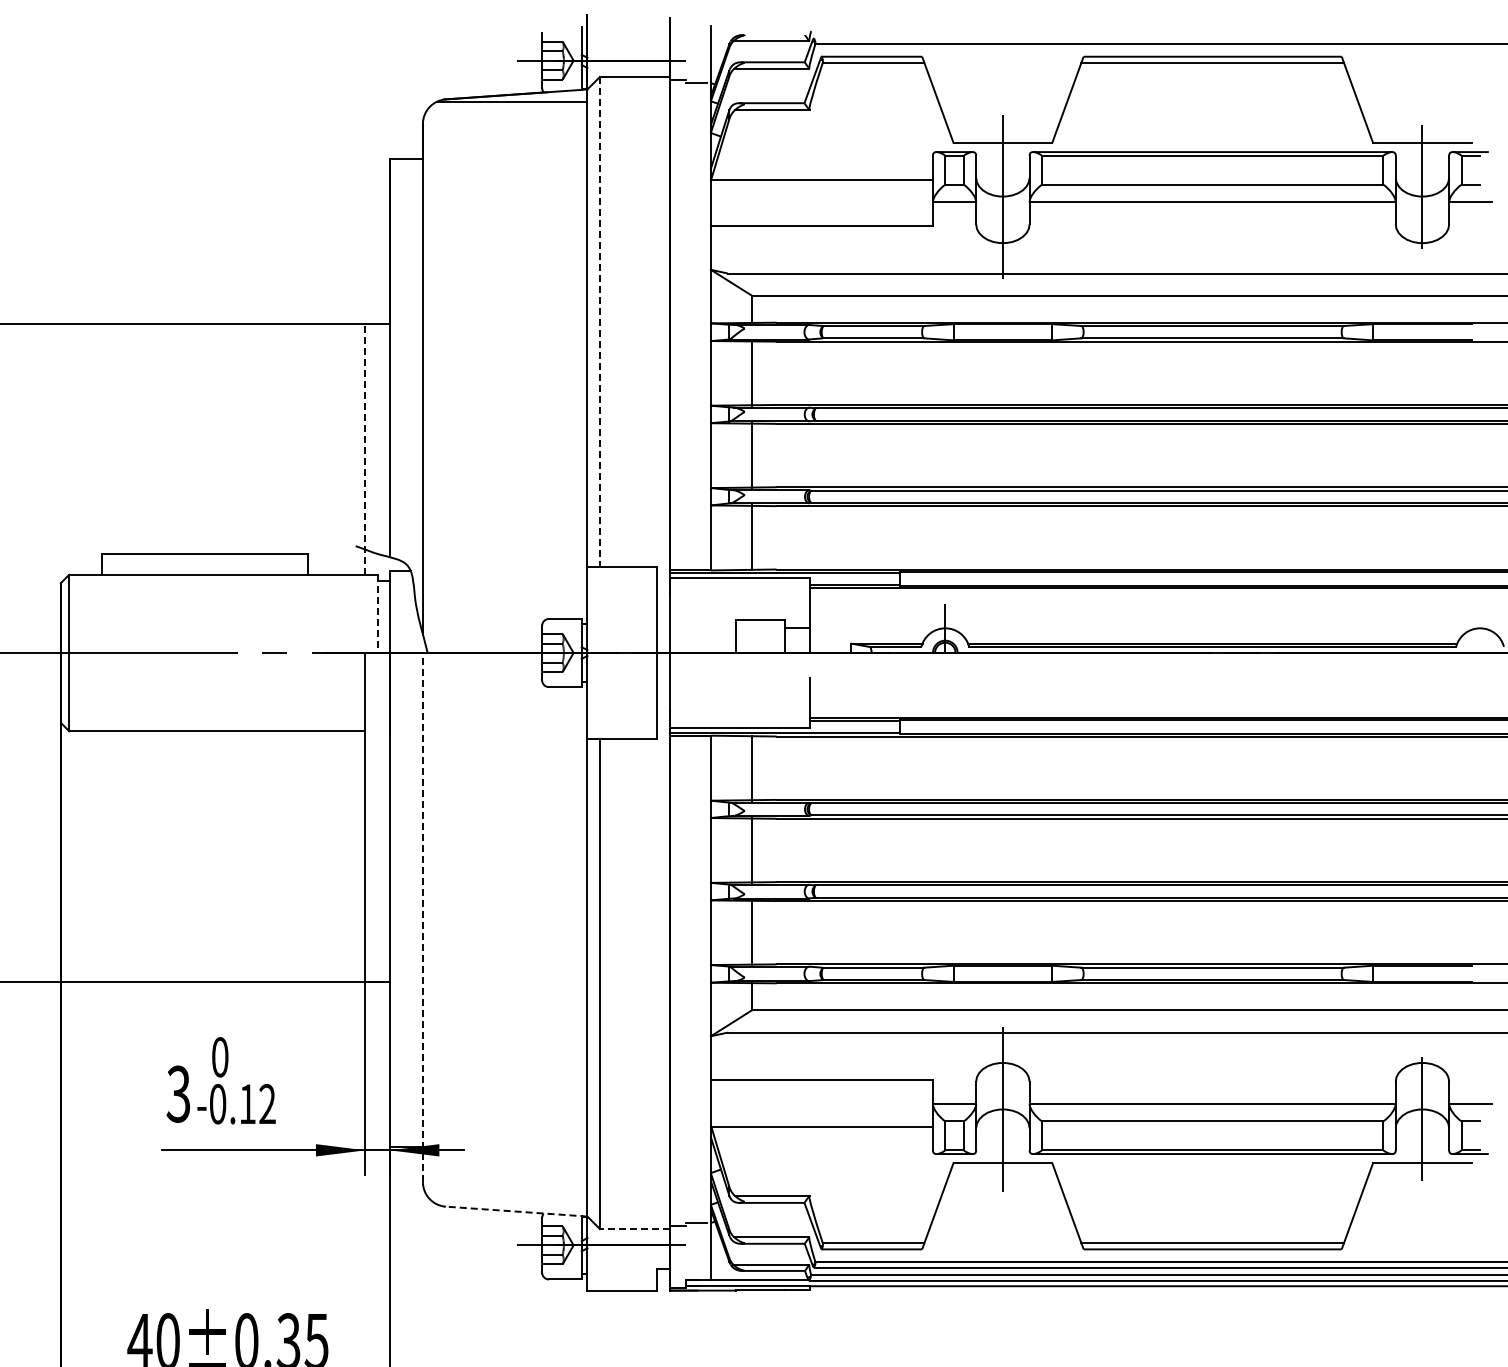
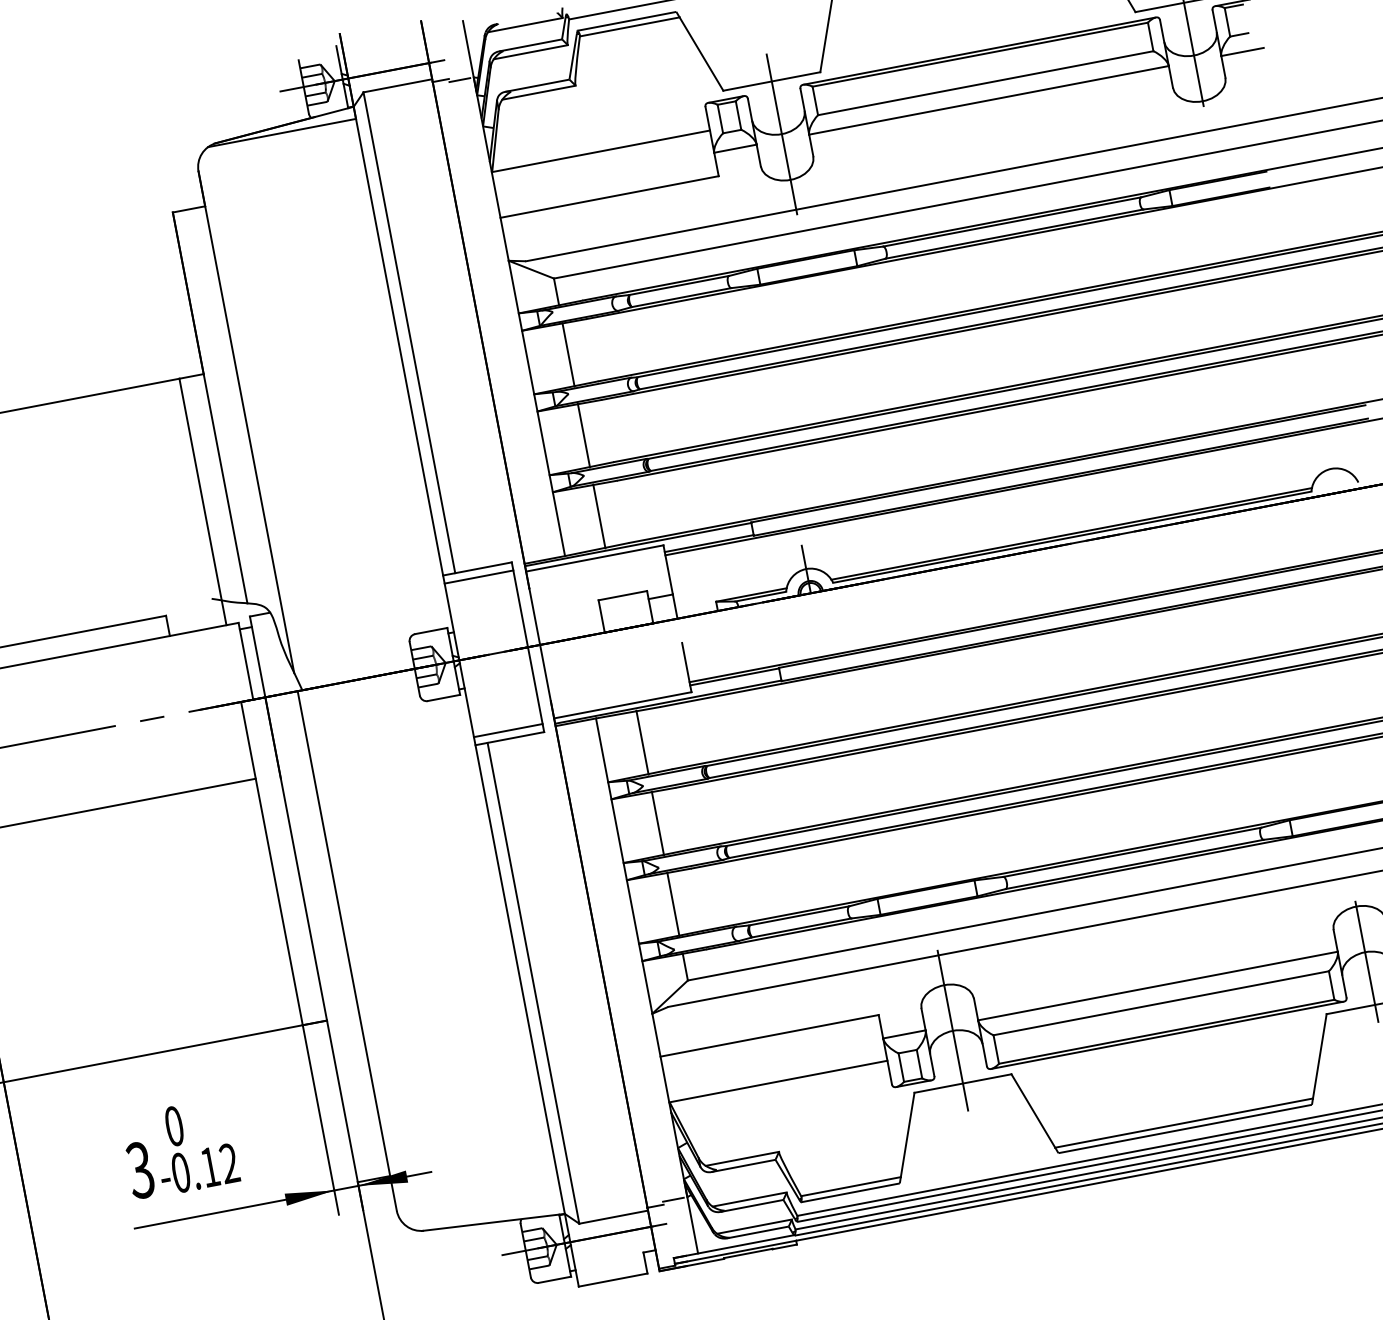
line: (599, 321) -> (409, 332), dashed -> solid
line: (365, 448) -> (202, 501), dashed -> solid
line: (622, 574) -> (479, 576), added
line: (377, 614) -> (245, 661), dashed -> solid
line: (622, 731) -> (508, 730), added
line: (422, 917) -> (346, 951), dashed -> solid
line: (515, 1211) -> (493, 1222), dashed -> solid
line: (634, 1228) -> (613, 1216), dashed -> solid

